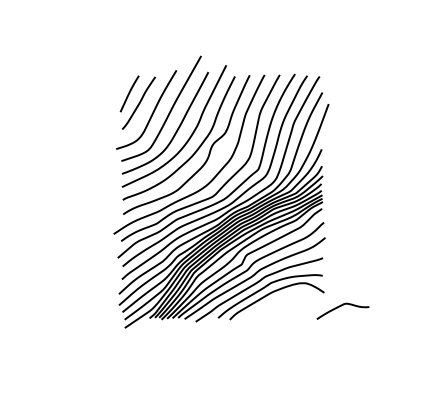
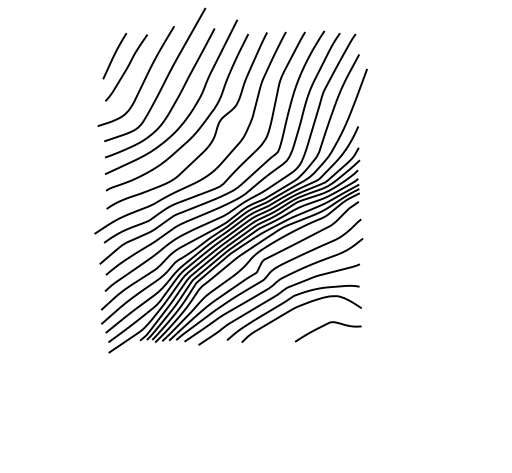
curve: (341, 306) -> (326, 325), moved

